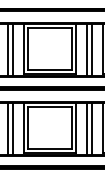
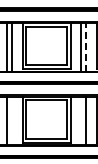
line: (92, 49) -> (86, 46), solid -> dashed
line: (13, 128) -> (12, 120), removed
line: (87, 128) -> (81, 120), removed

